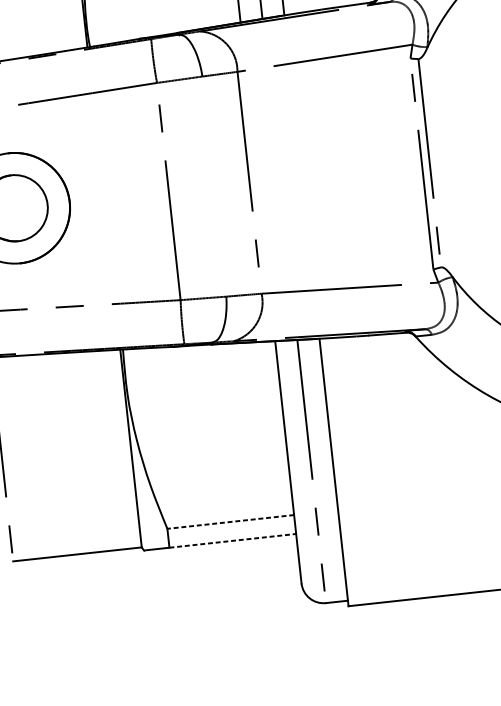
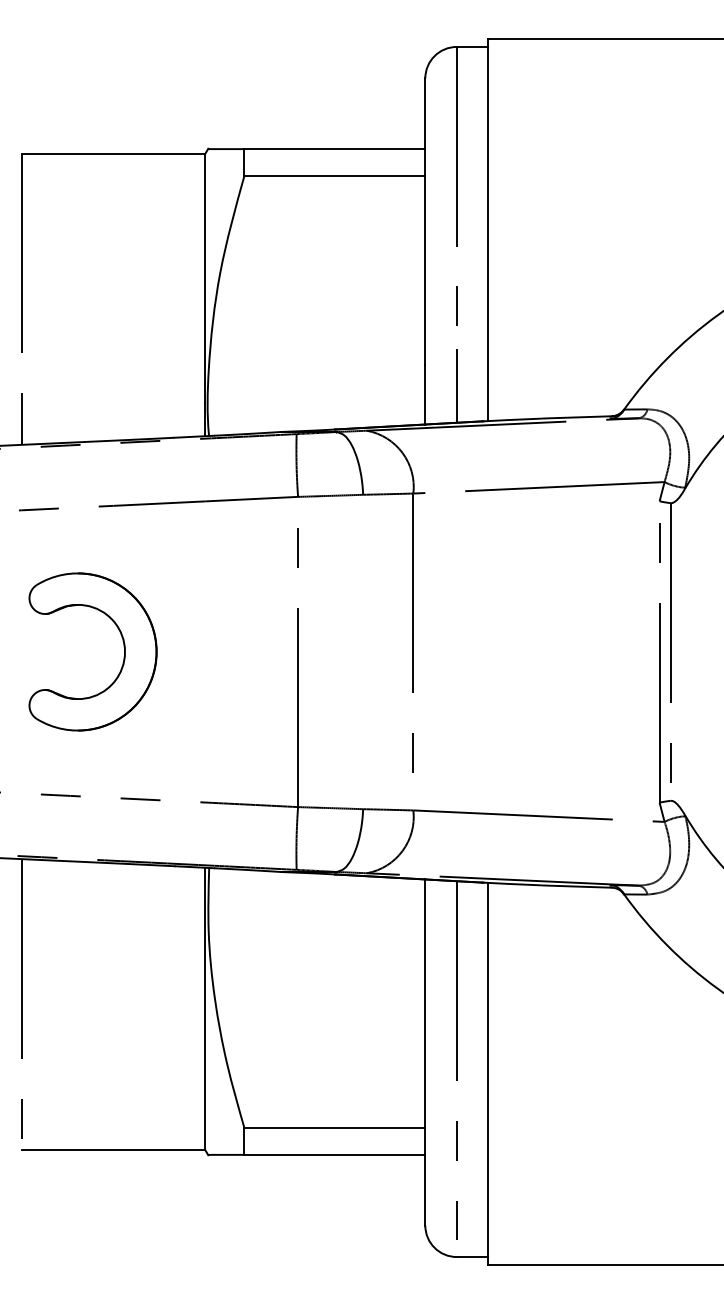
line: (230, 521) -> (334, 1127), dashed -> solid
line: (233, 540) -> (335, 1154), dashed -> solid

